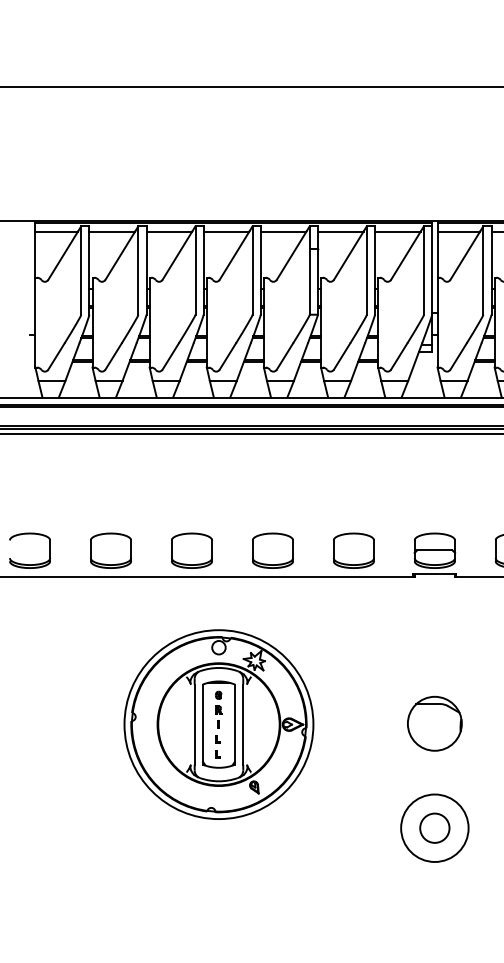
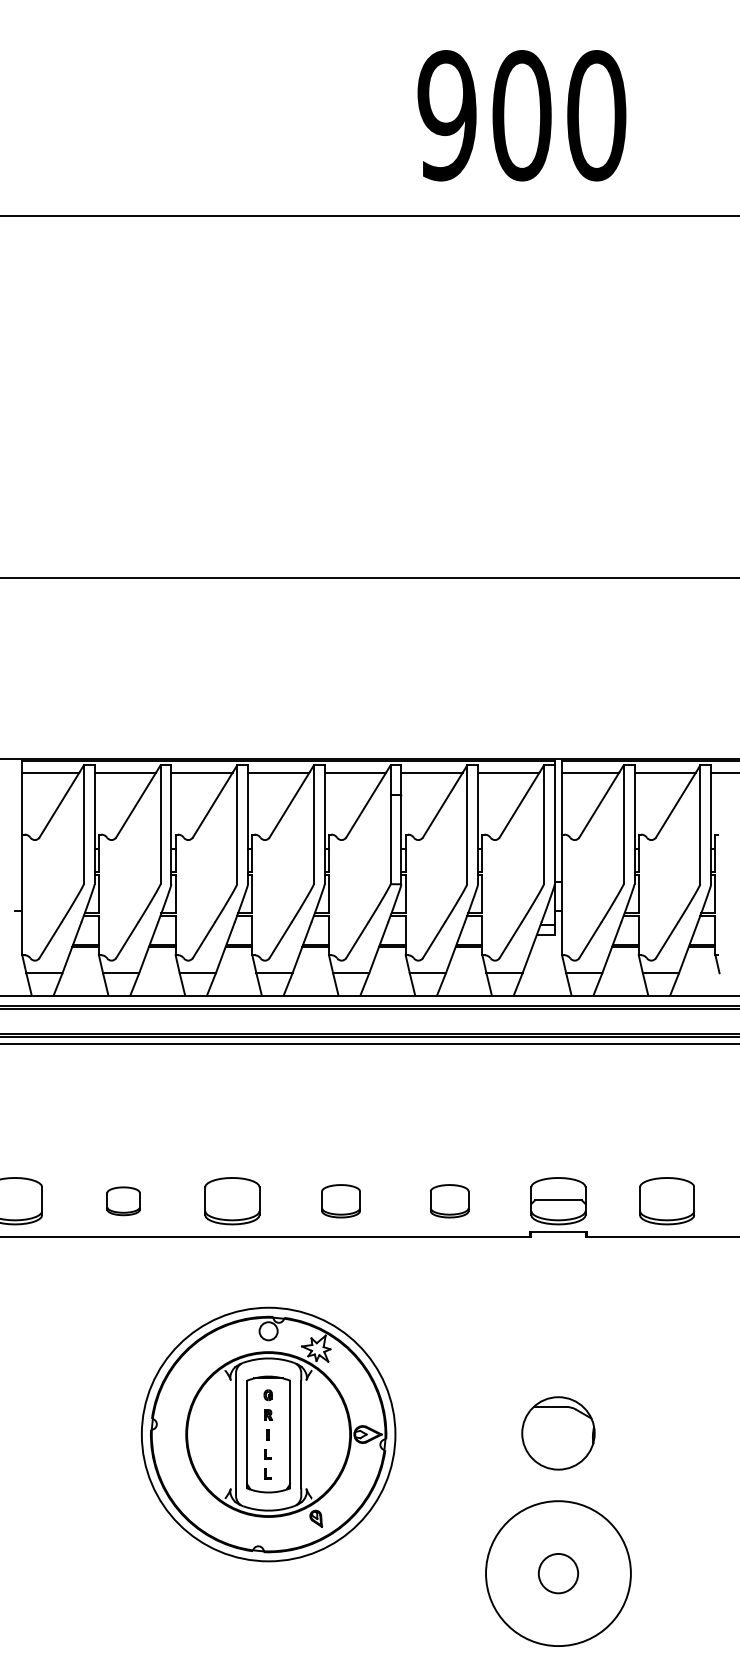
part: (110, 551) -> (123, 1201), size x0.6
part: (272, 551) -> (340, 1201), size x0.7
part: (353, 551) -> (449, 1201), size x0.7
circle: (434, 828) -> (558, 1573), size x1.6

